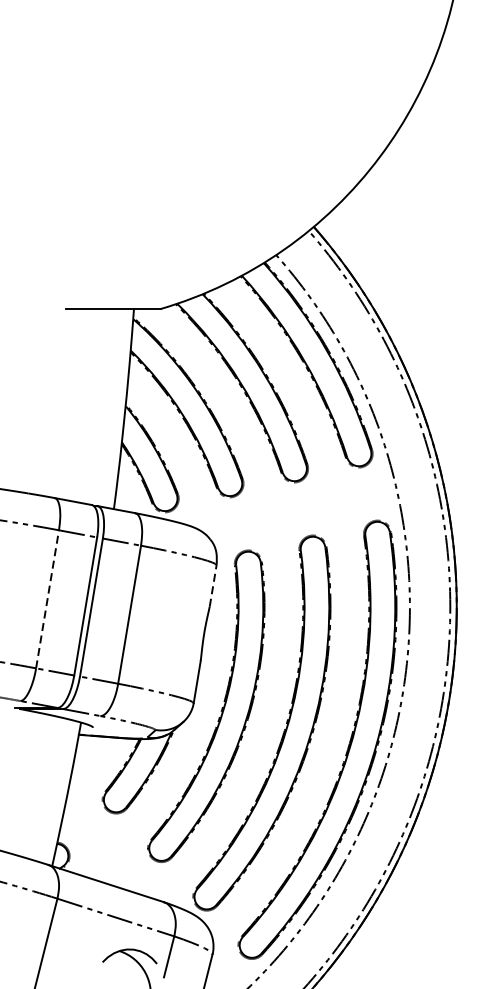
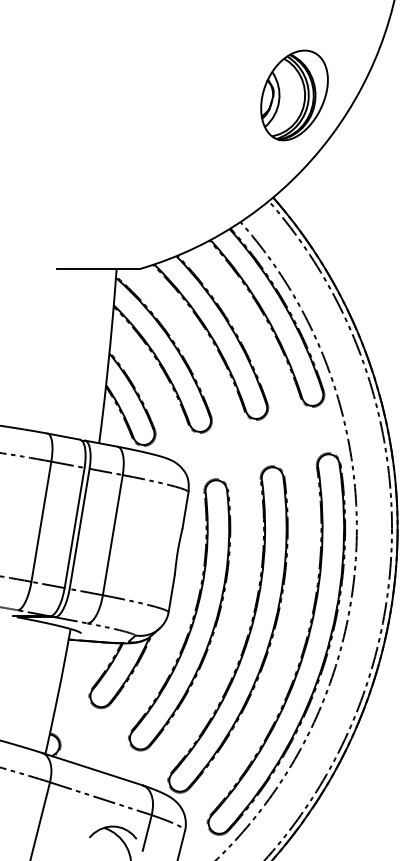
part: (338, 109) -> (294, 95), added
line: (213, 585) -> (185, 509), dashed -> solid
line: (47, 599) -> (41, 521), dashed -> solid

